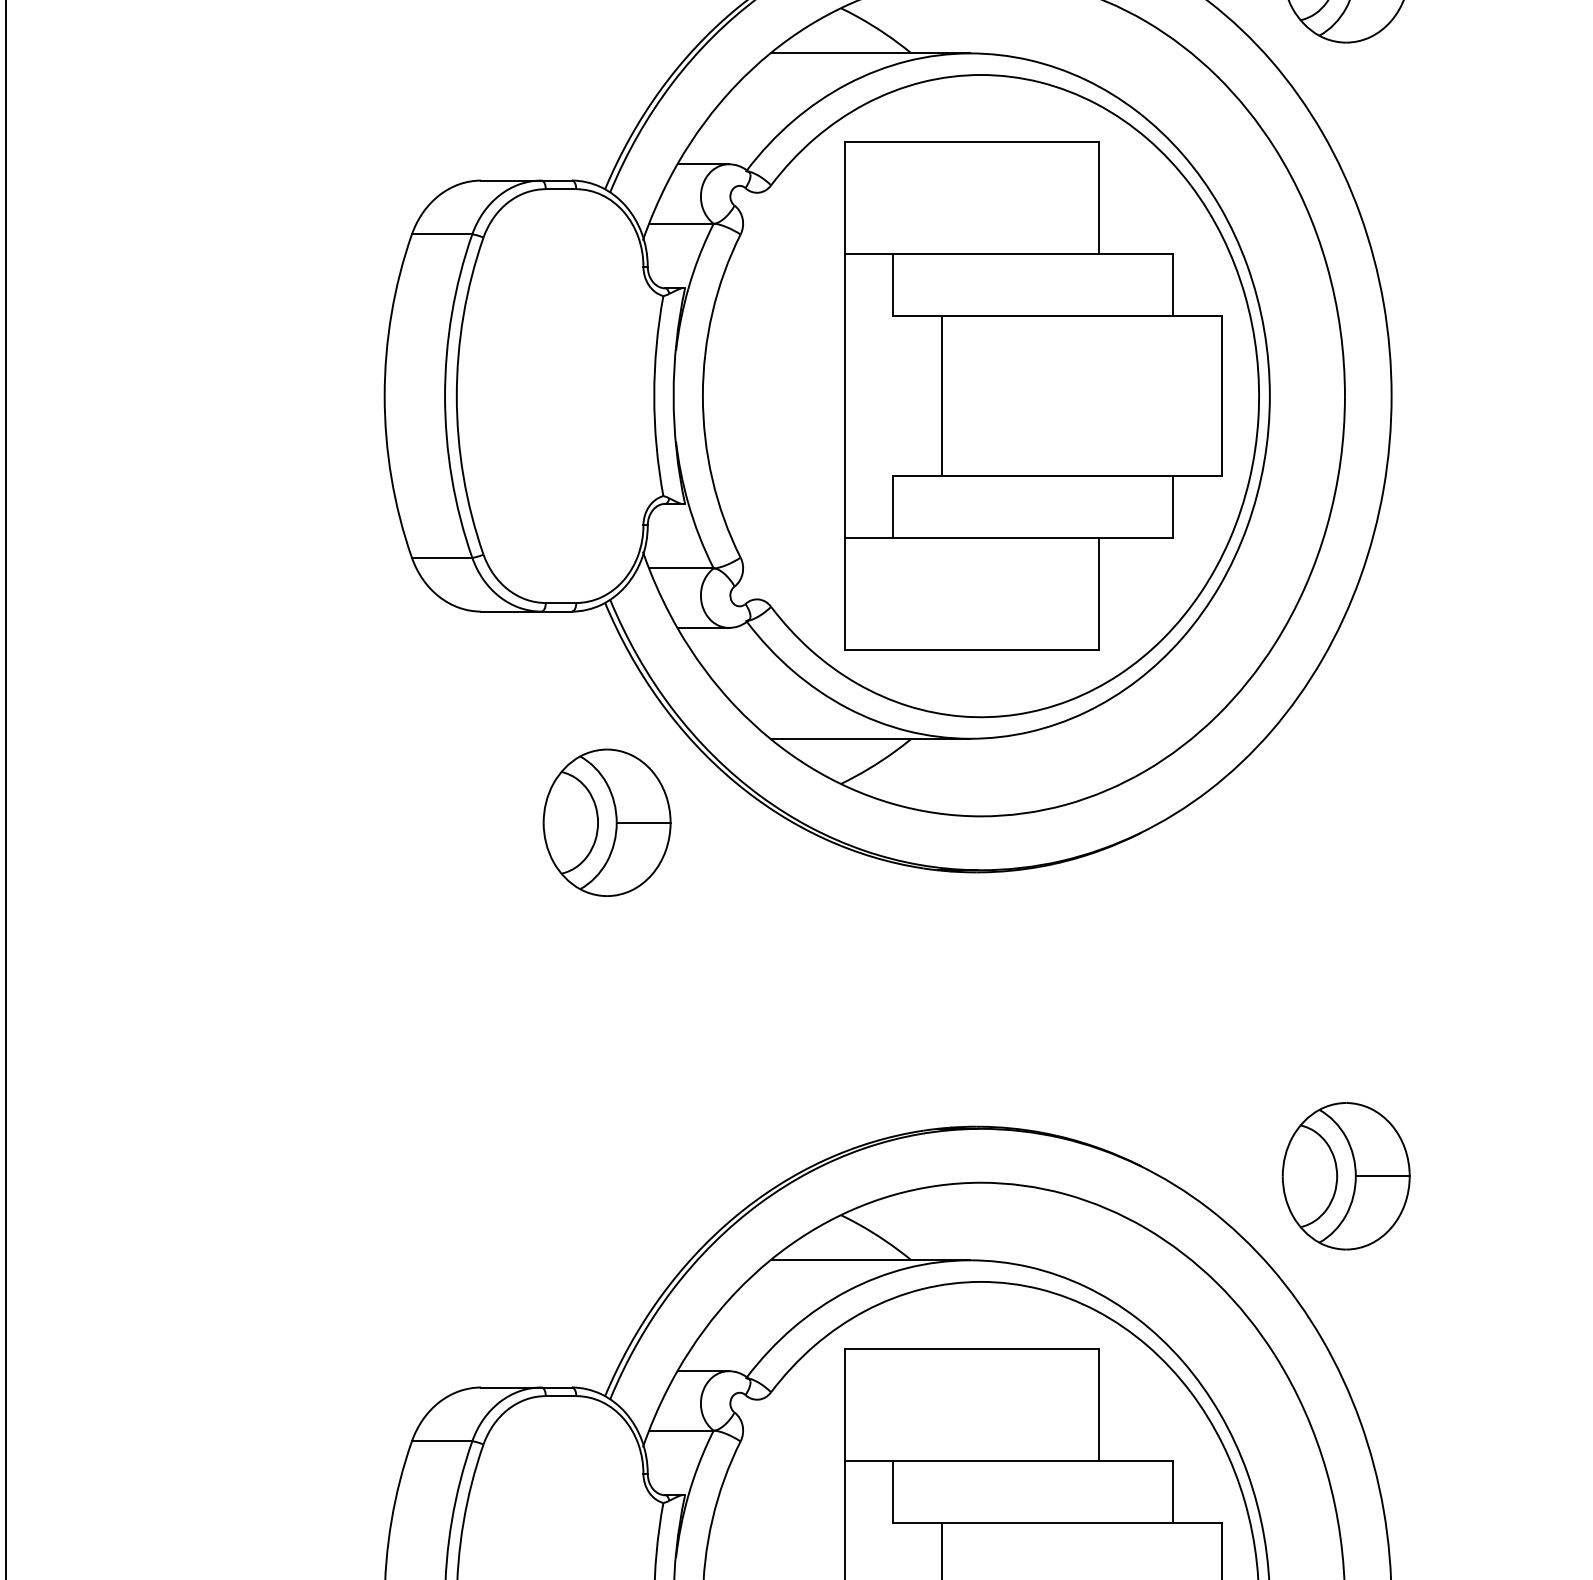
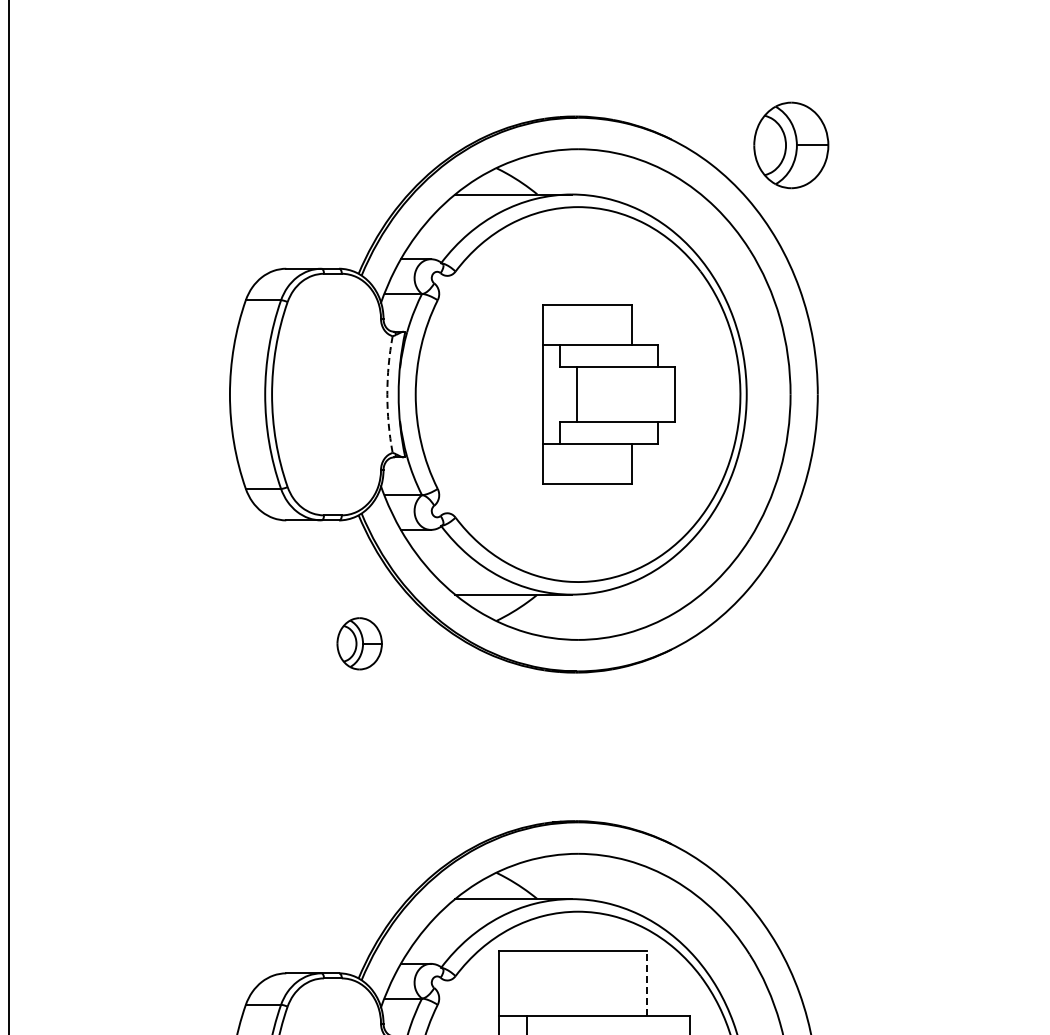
arc: (654, 395) -> (387, 394), solid -> dashed
part: (1033, 395) -> (608, 394), size x0.6
part: (606, 822) -> (359, 643), size x0.6
part: (1346, 1175) -> (791, 849), removed
line: (1098, 1404) -> (646, 983), solid -> dashed

